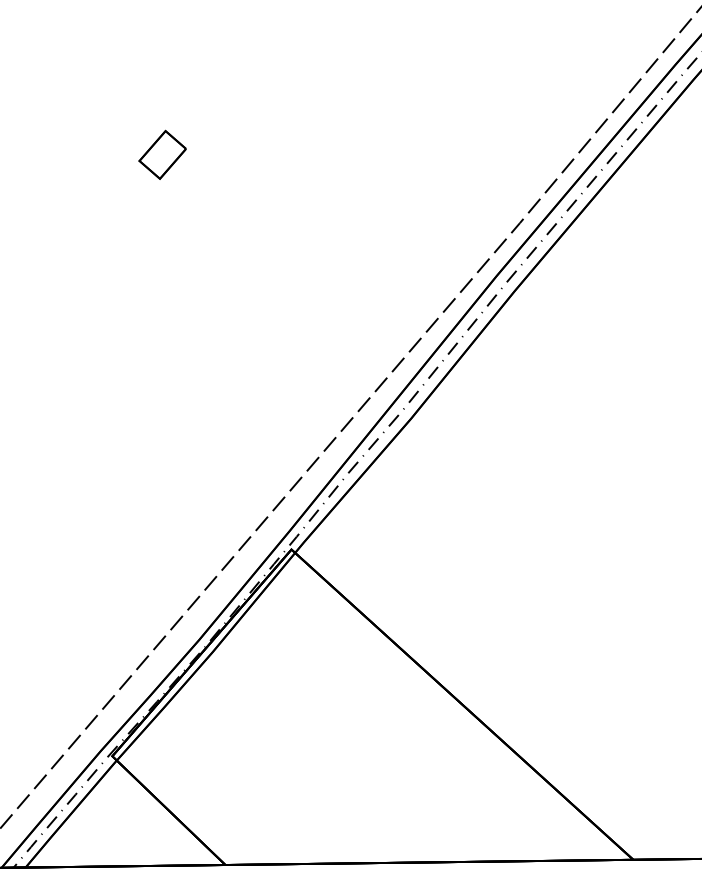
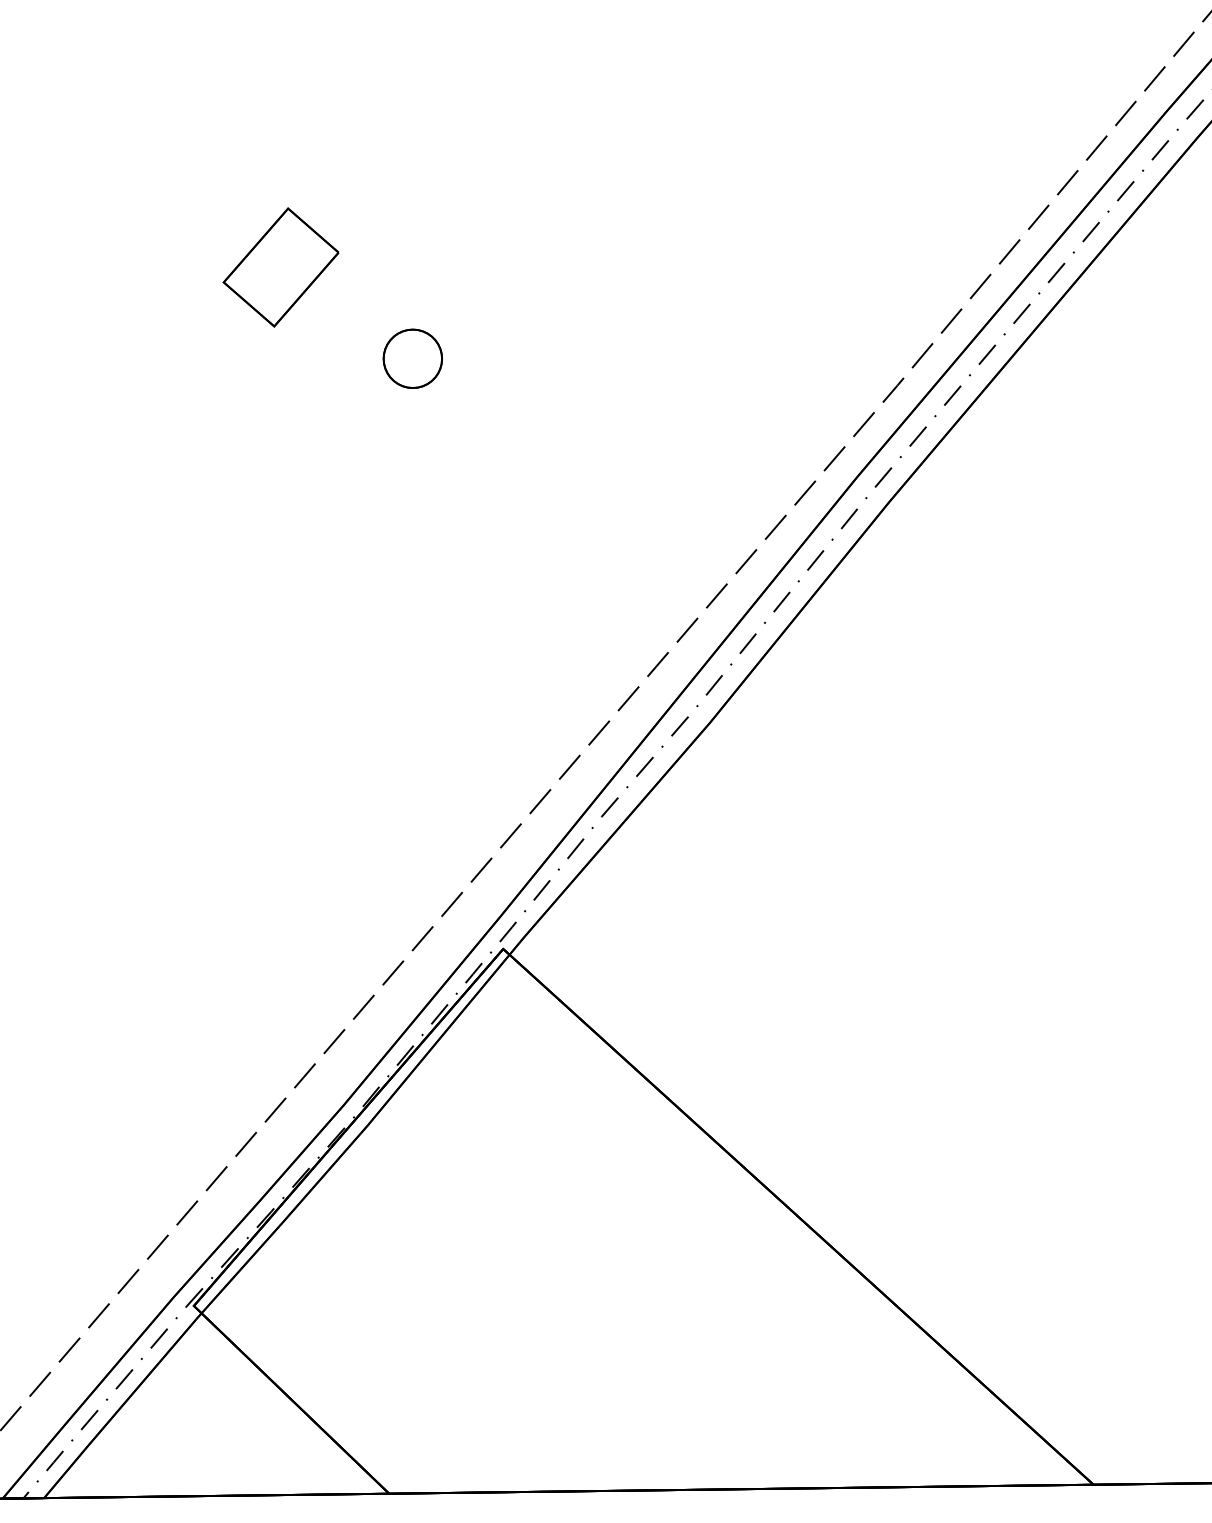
part: (162, 154) -> (280, 266), size x1.43
part: (238, 207) -> (411, 358), added

